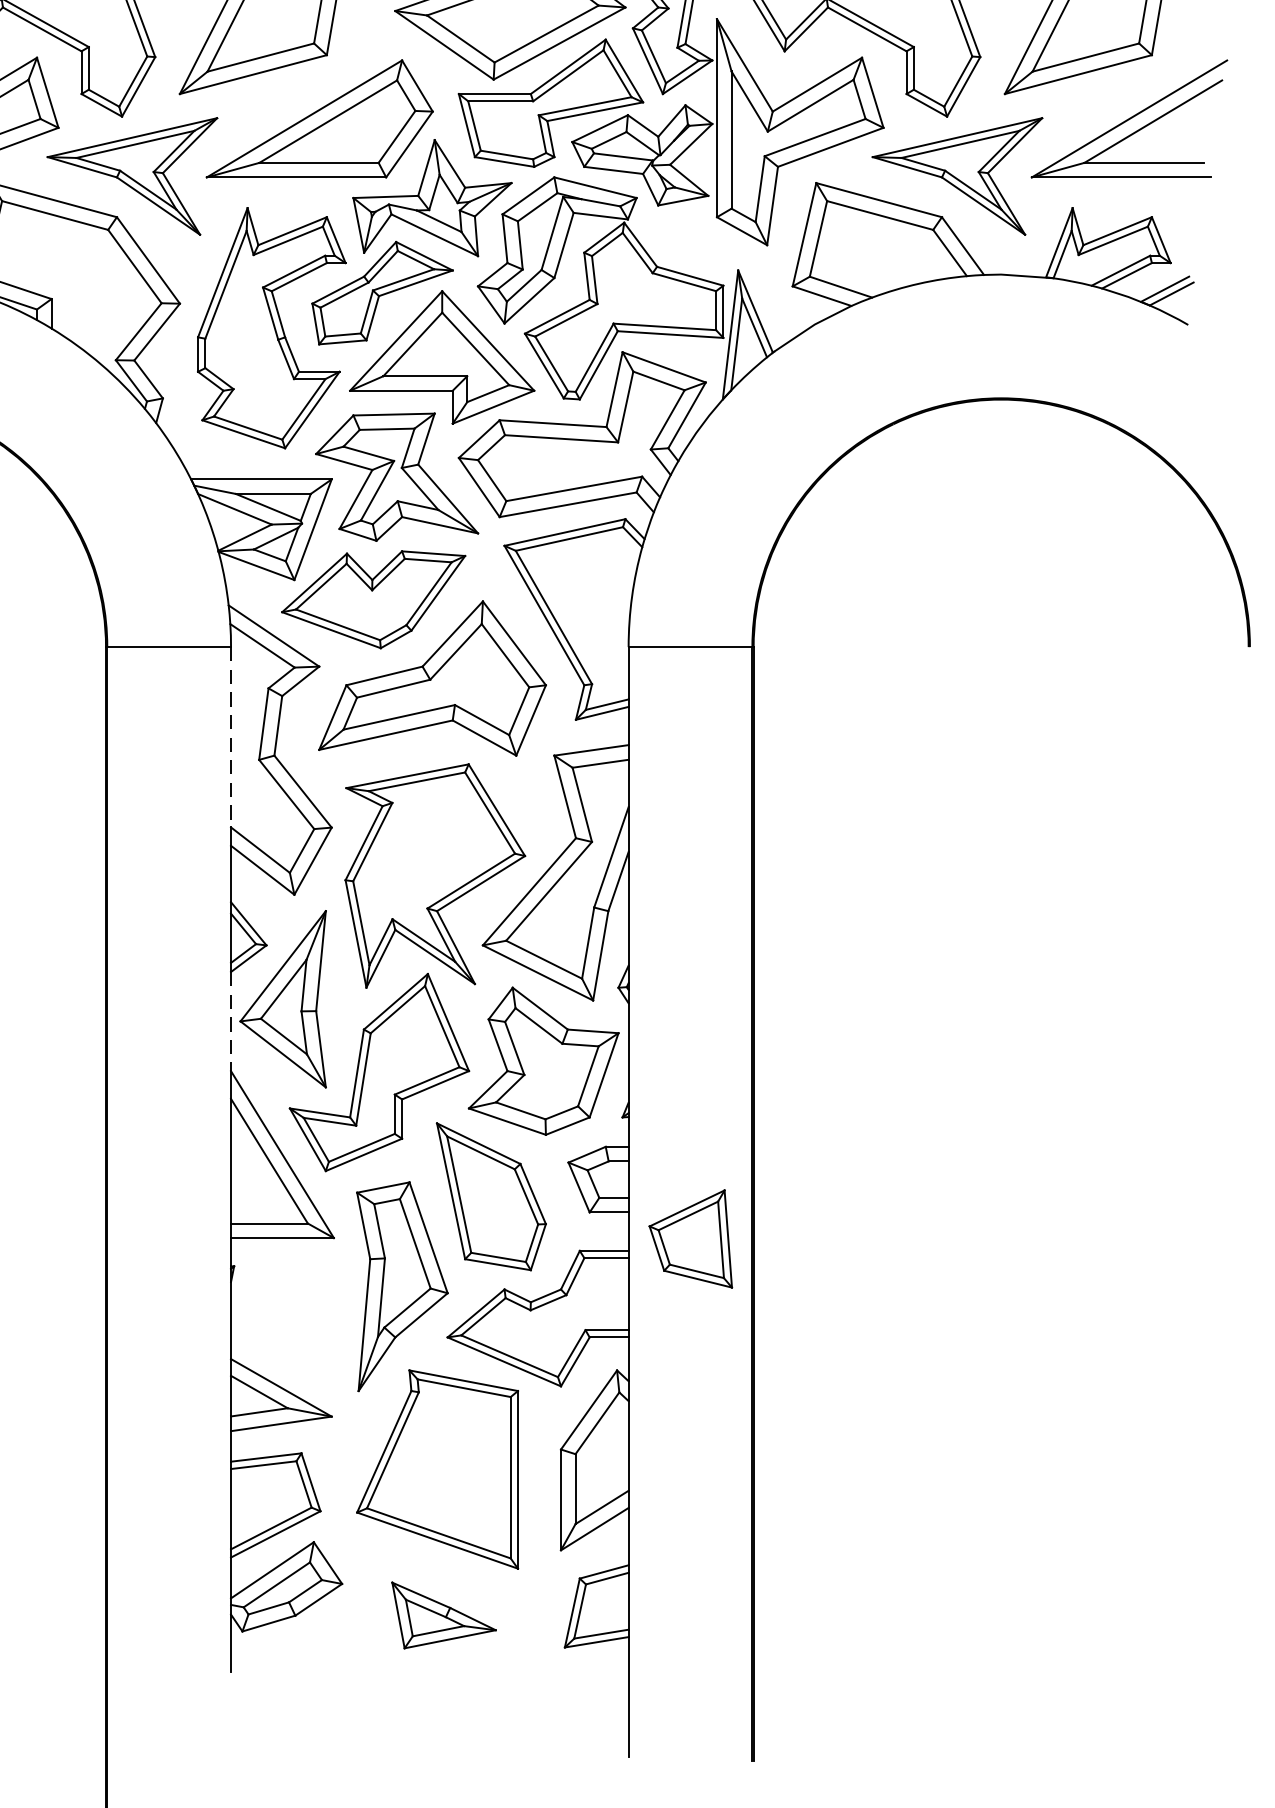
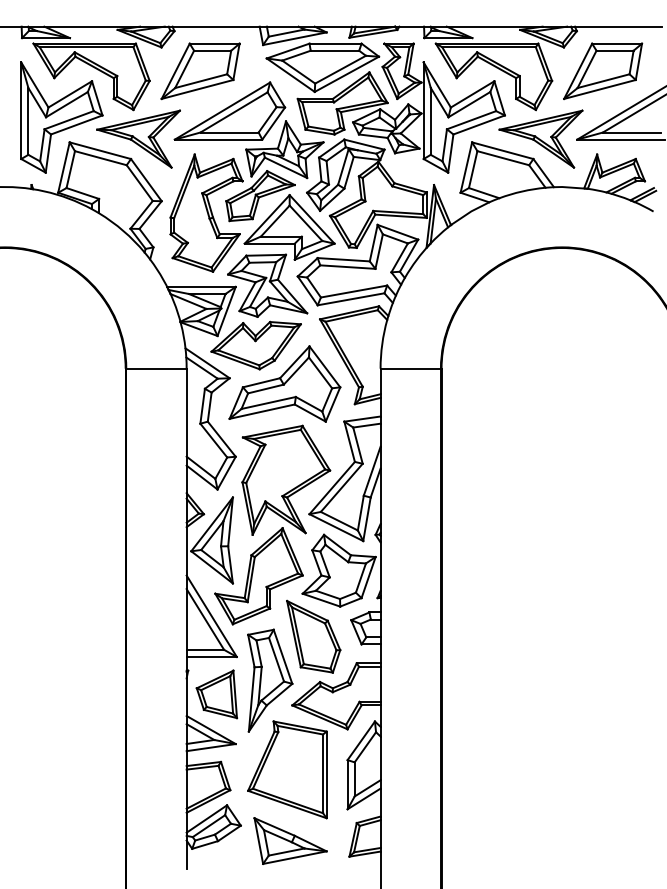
line: (230, 736) -> (186, 412), dashed -> solid
line: (230, 1021) -> (186, 551), dashed -> solid
part: (689, 1239) -> (216, 694), moved
part: (443, 1614) -> (290, 840), size x1.43

